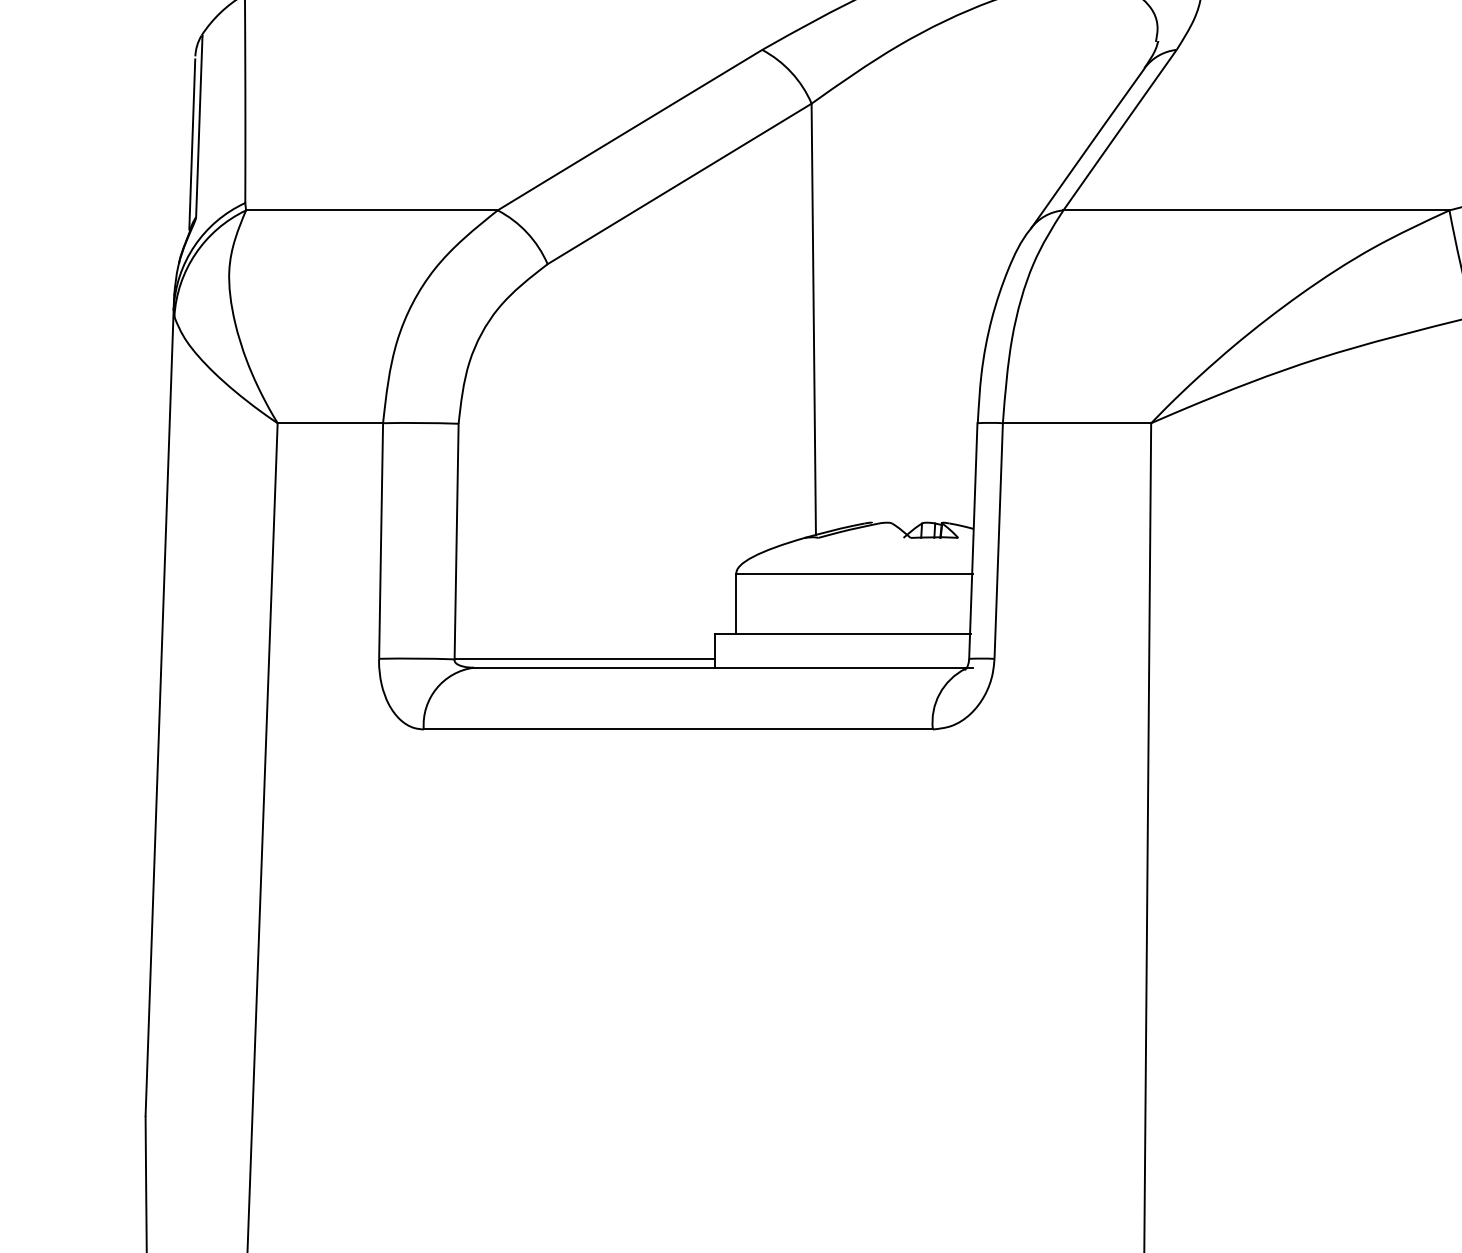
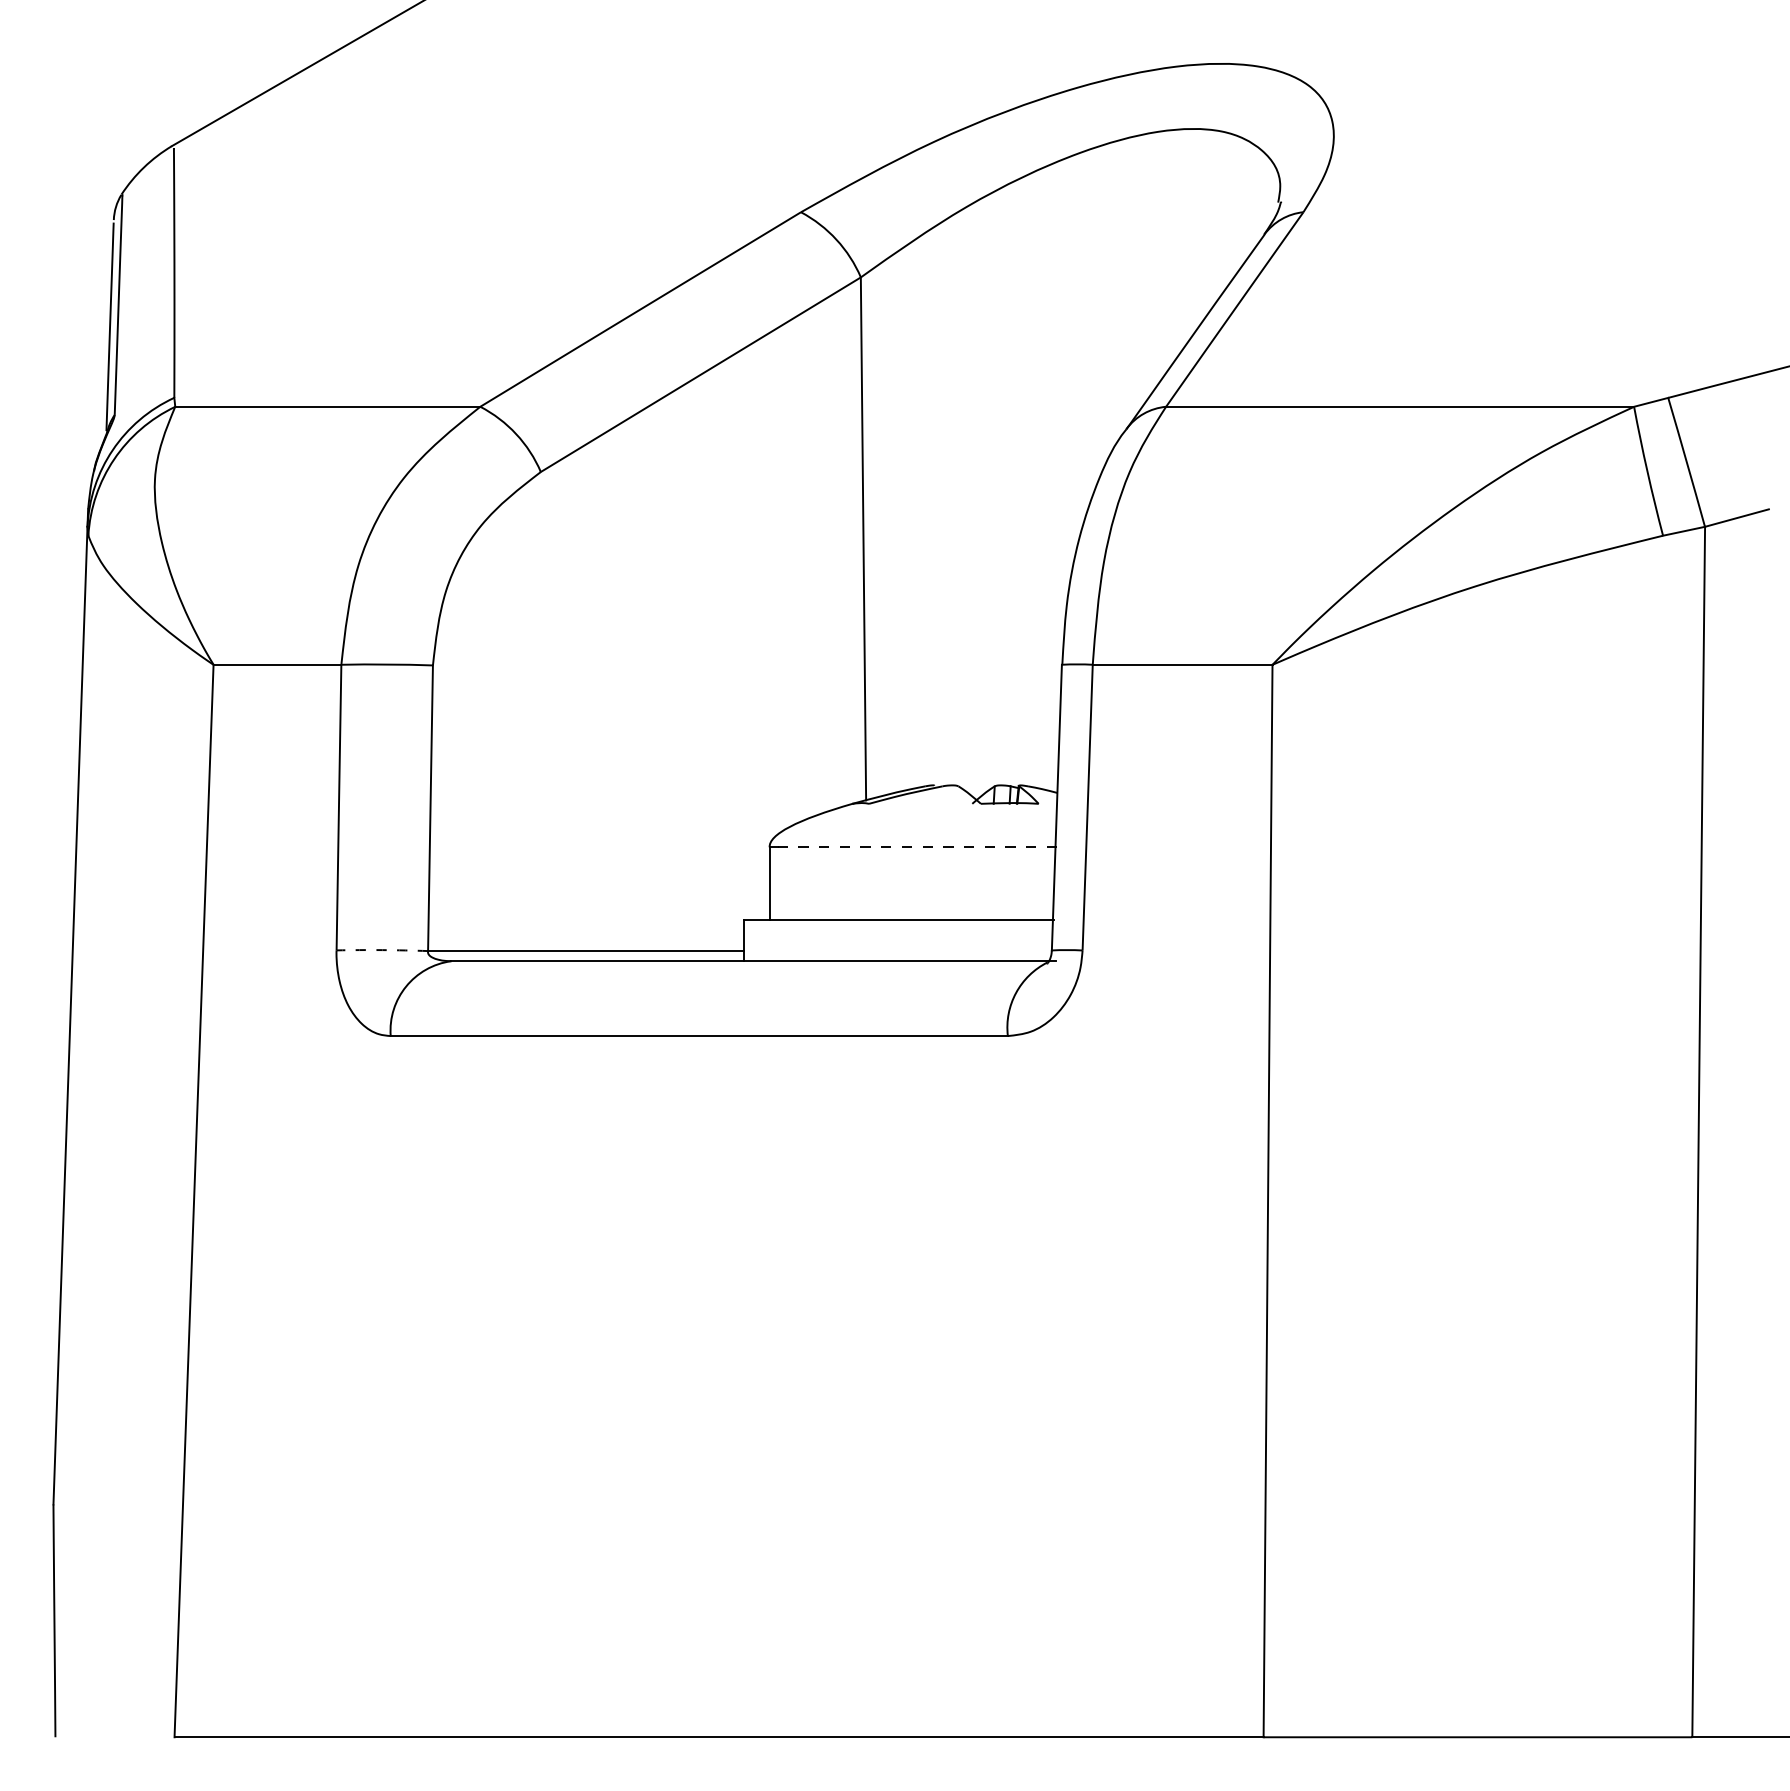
line: (858, 573) -> (917, 847), solid -> dashed
arc: (417, 658) -> (382, 950), solid -> dashed

